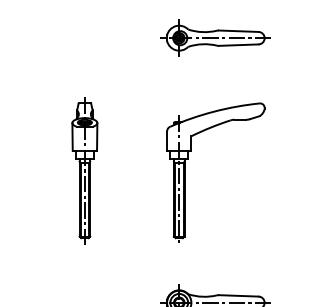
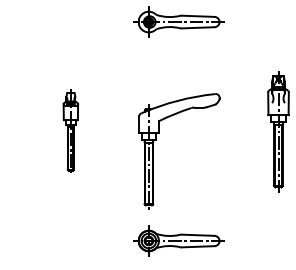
part: (188, 159) -> (156, 140), moved
part: (84, 170) -> (70, 131), size x0.7

